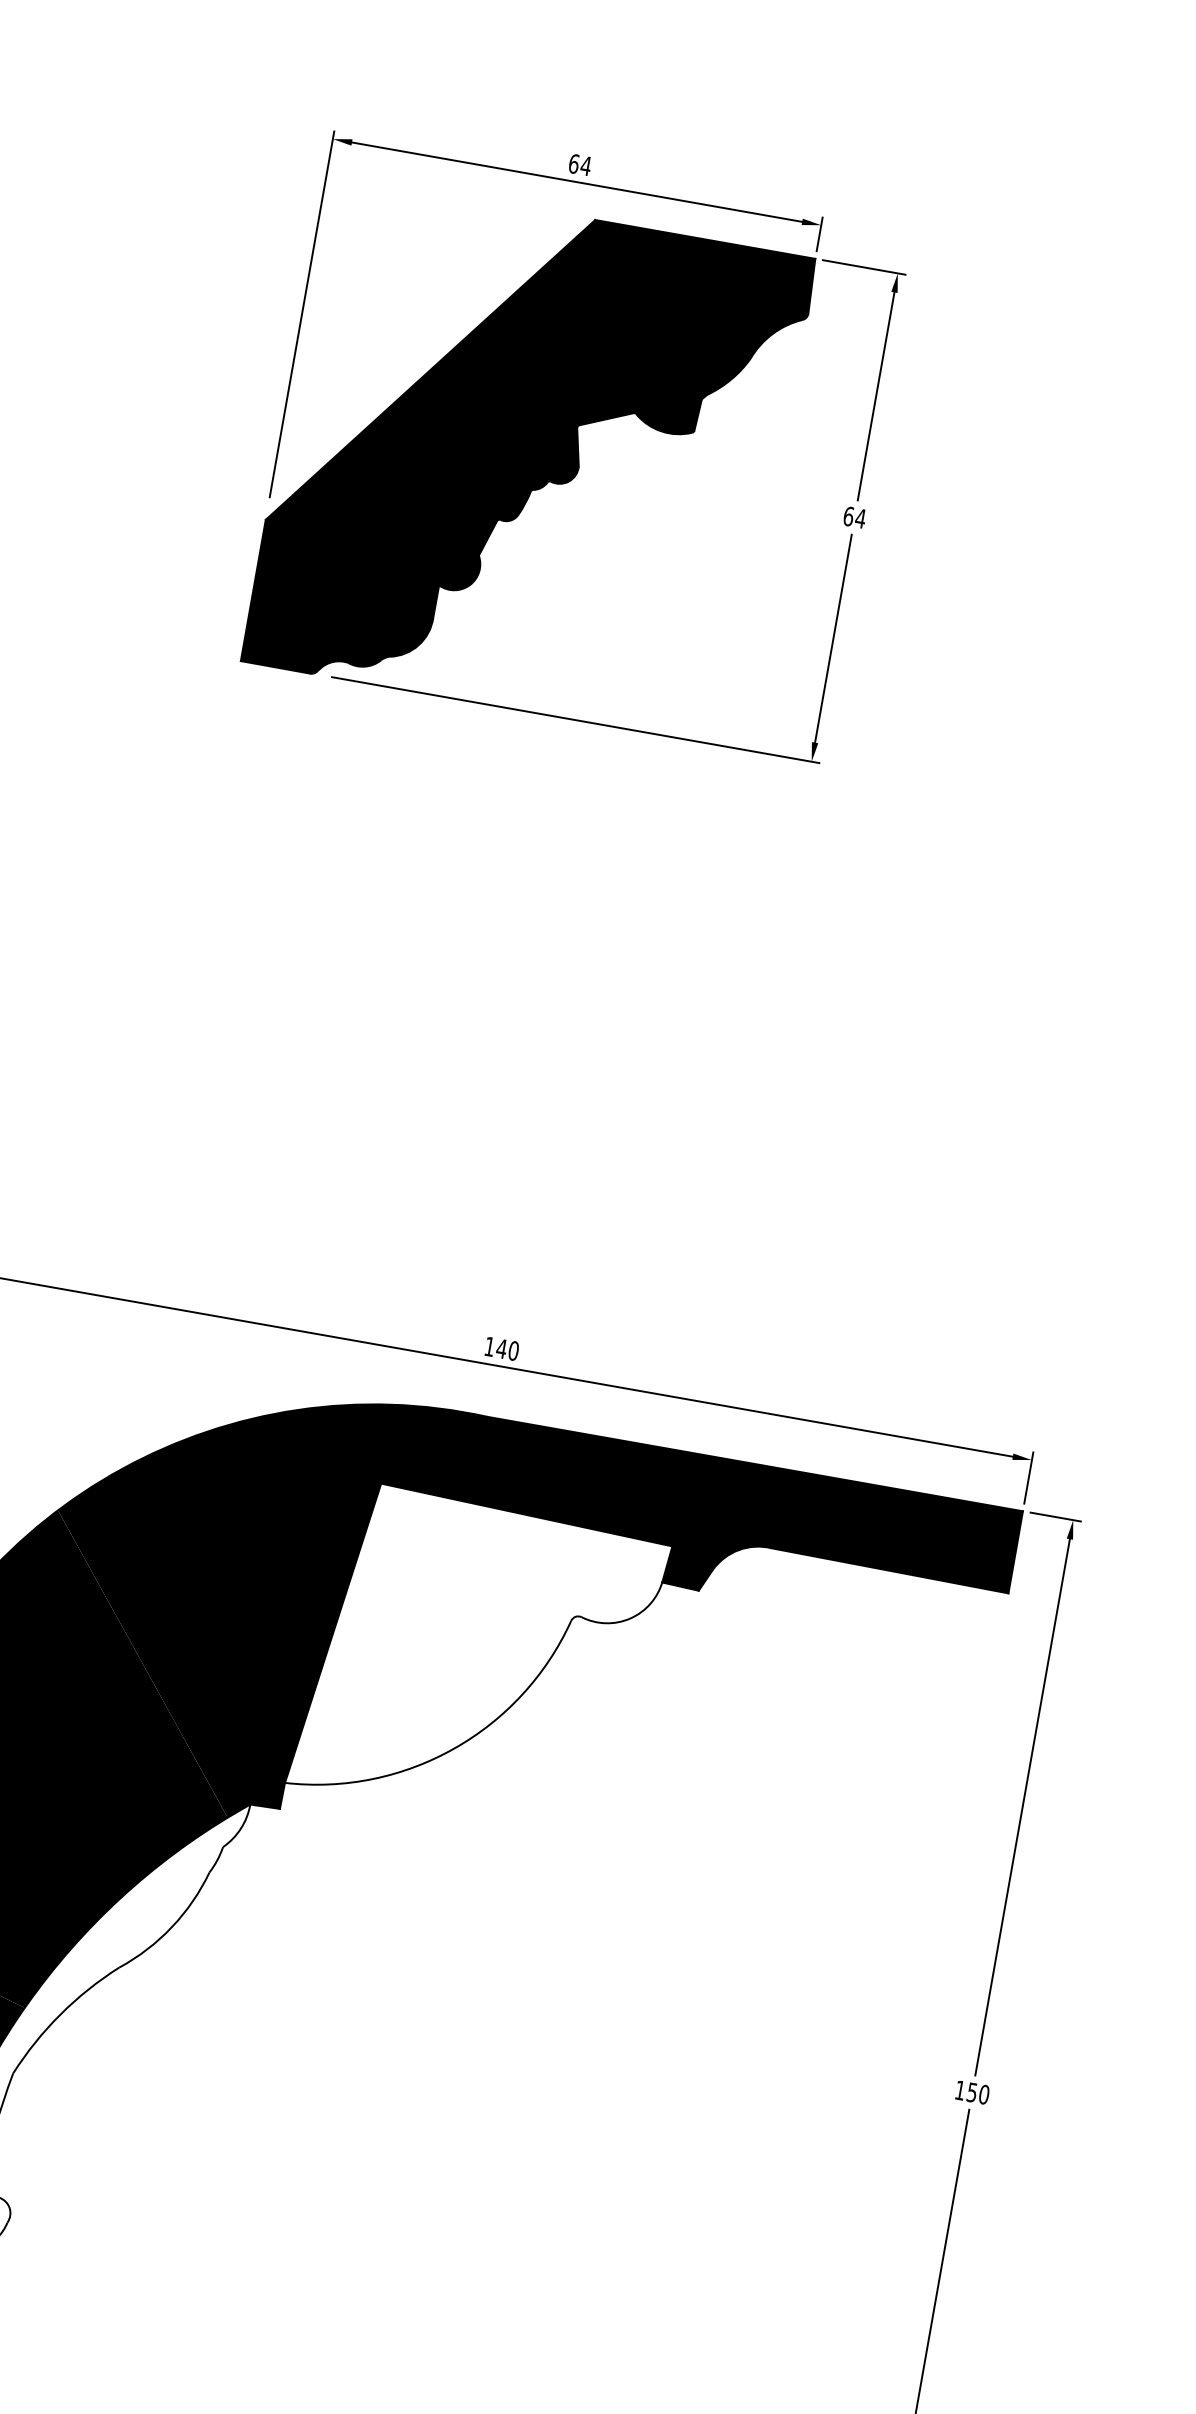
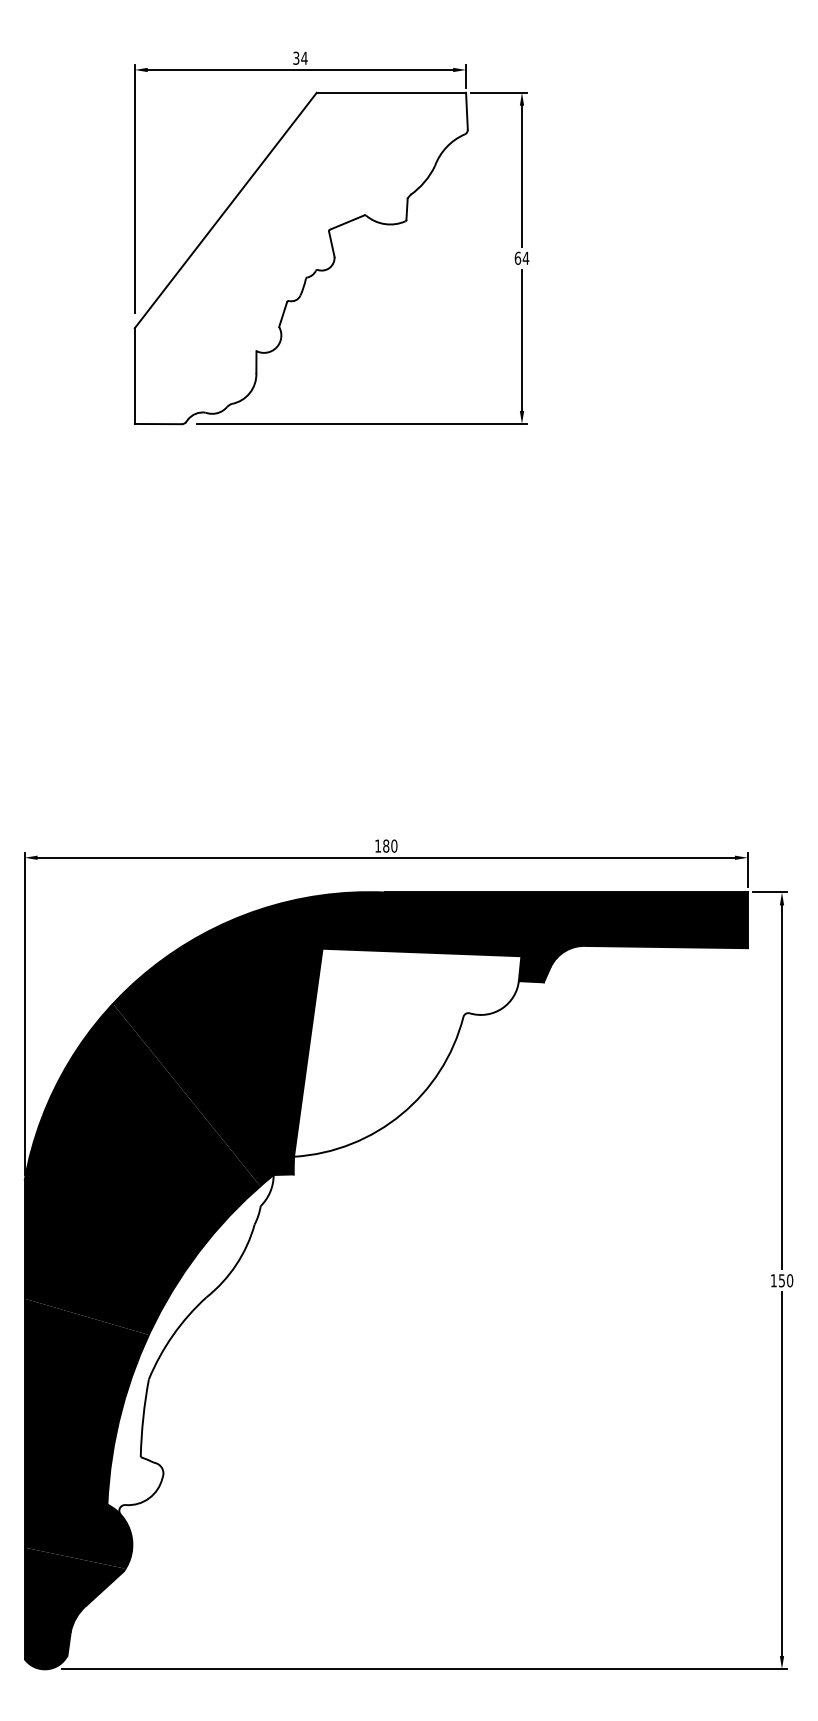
text: (574, 162) -> (296, 57), 64 -> 34
fill: (528, 460) -> (300, 258), removed
text: (500, 1347) -> (385, 845), 140 -> 180

